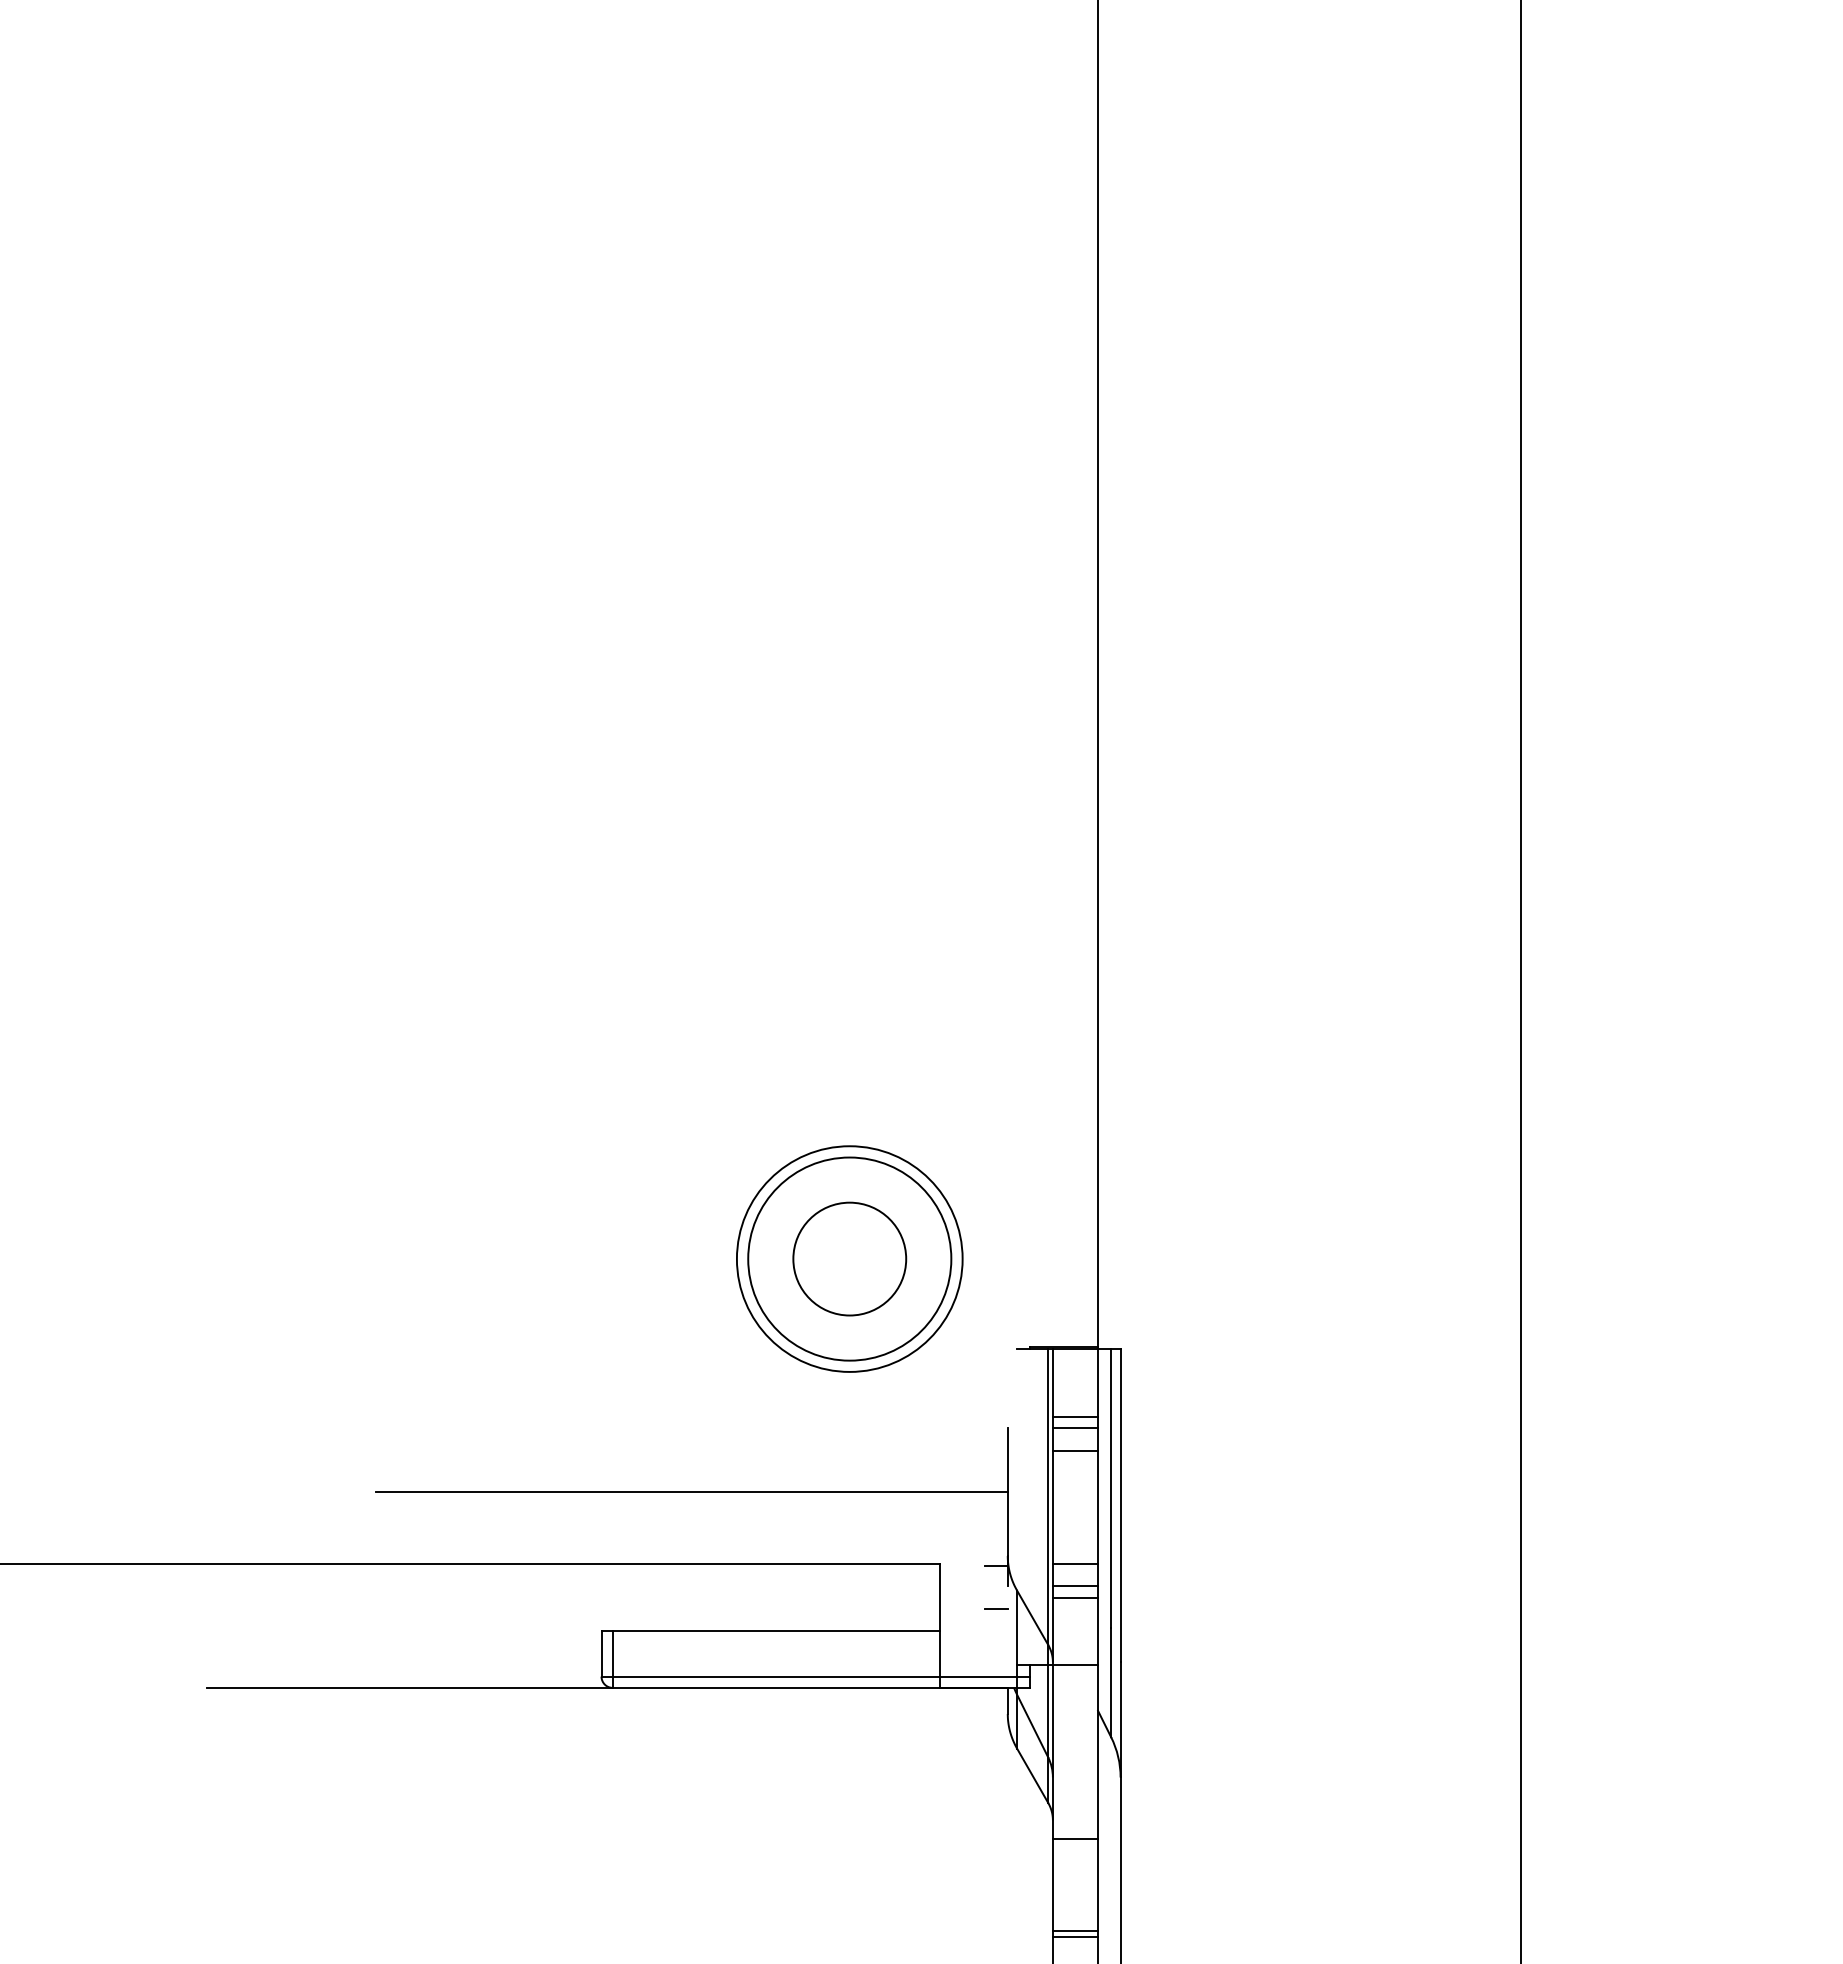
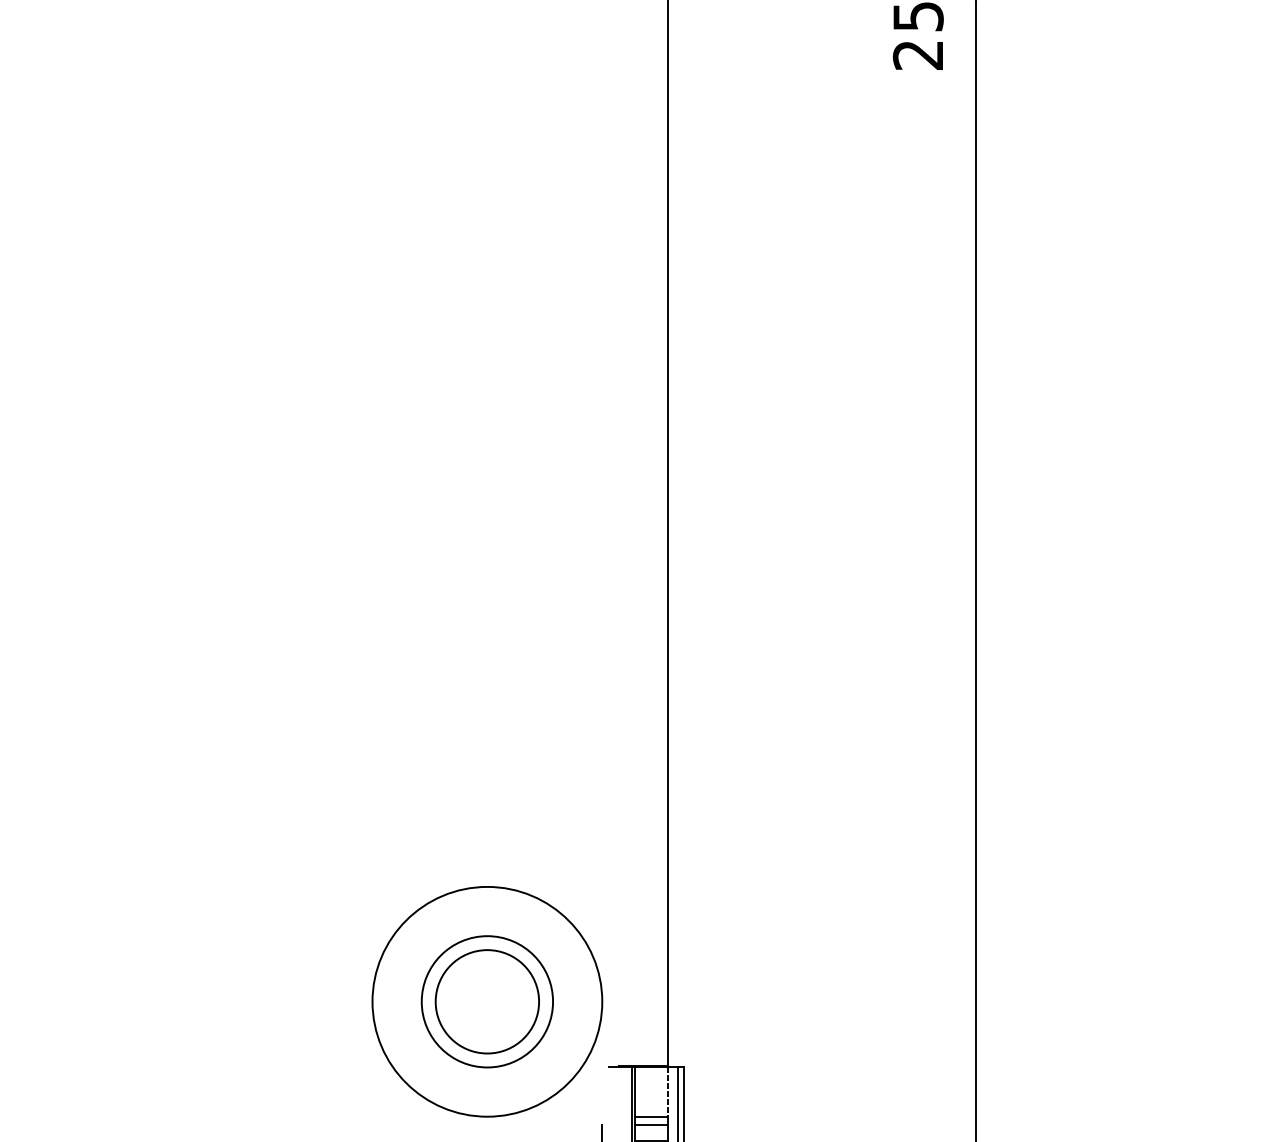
circle: (849, 1258) -> (487, 1001), size x0.7
circle: (849, 1258) -> (487, 1001), size x1.4
circle: (849, 1258) -> (487, 1001), size x1.6
line: (1098, 1383) -> (668, 1092), solid -> dashed

